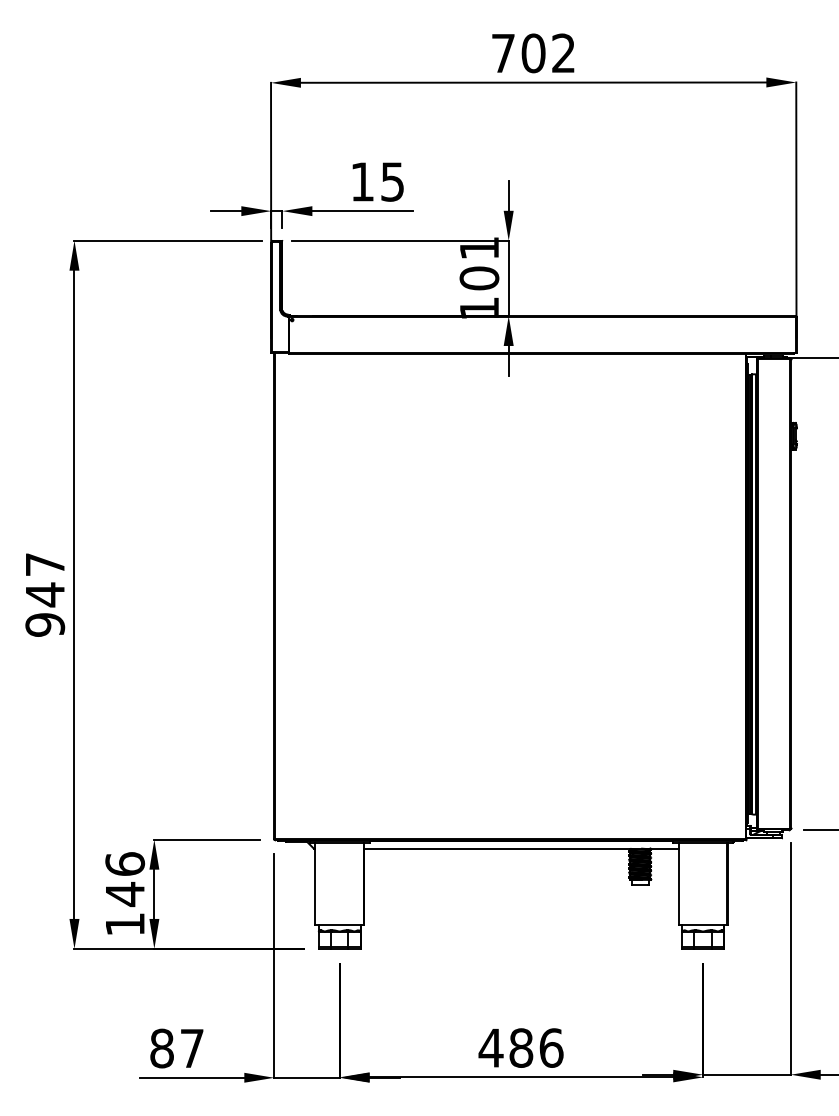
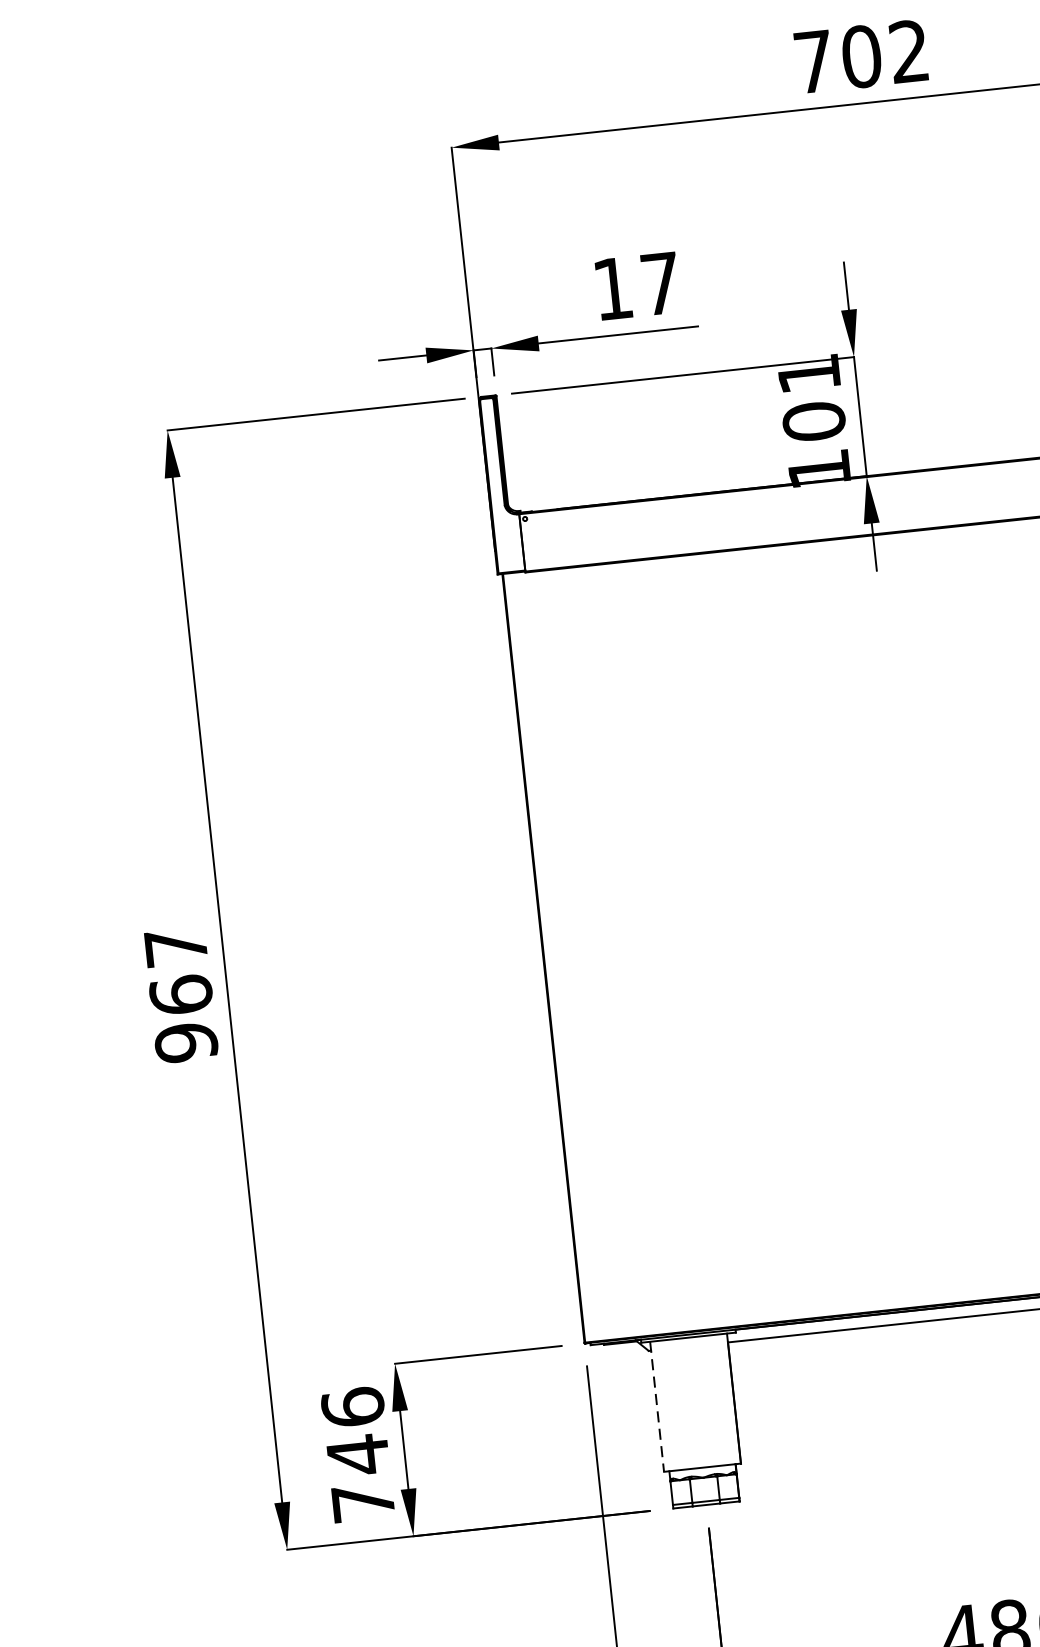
text: (392, 181) -> (660, 283), 15 -> 17
text: (45, 594) -> (181, 994), 947 -> 967
line: (315, 884) -> (657, 1407), solid -> dashed
text: (125, 924) -> (363, 1502), 146 -> 746

